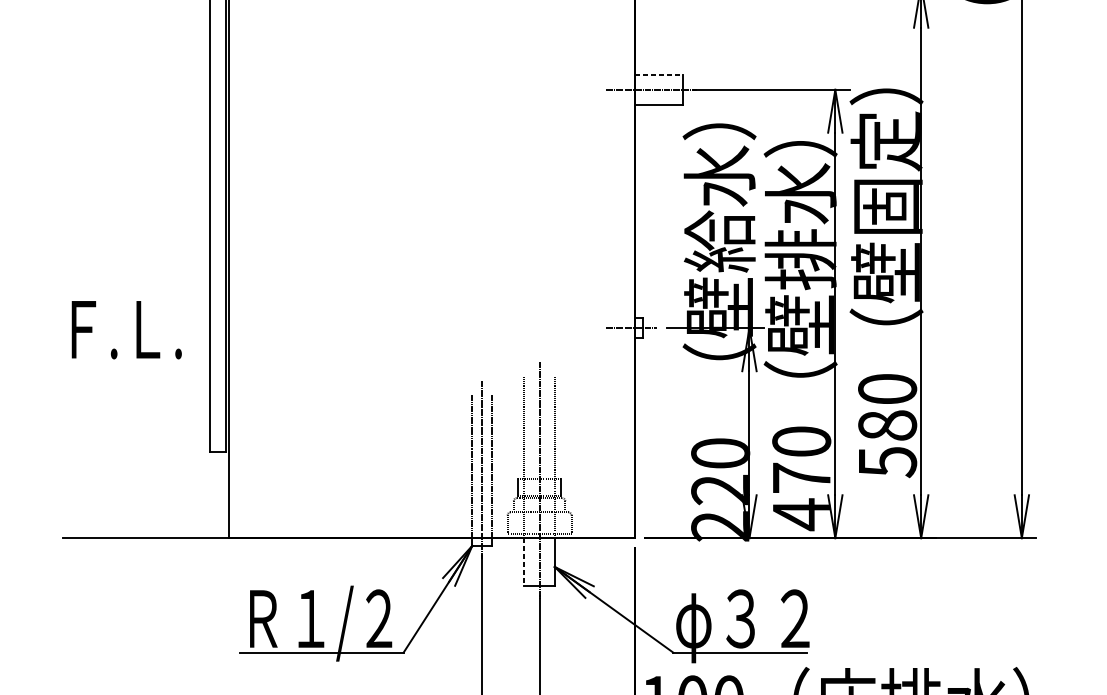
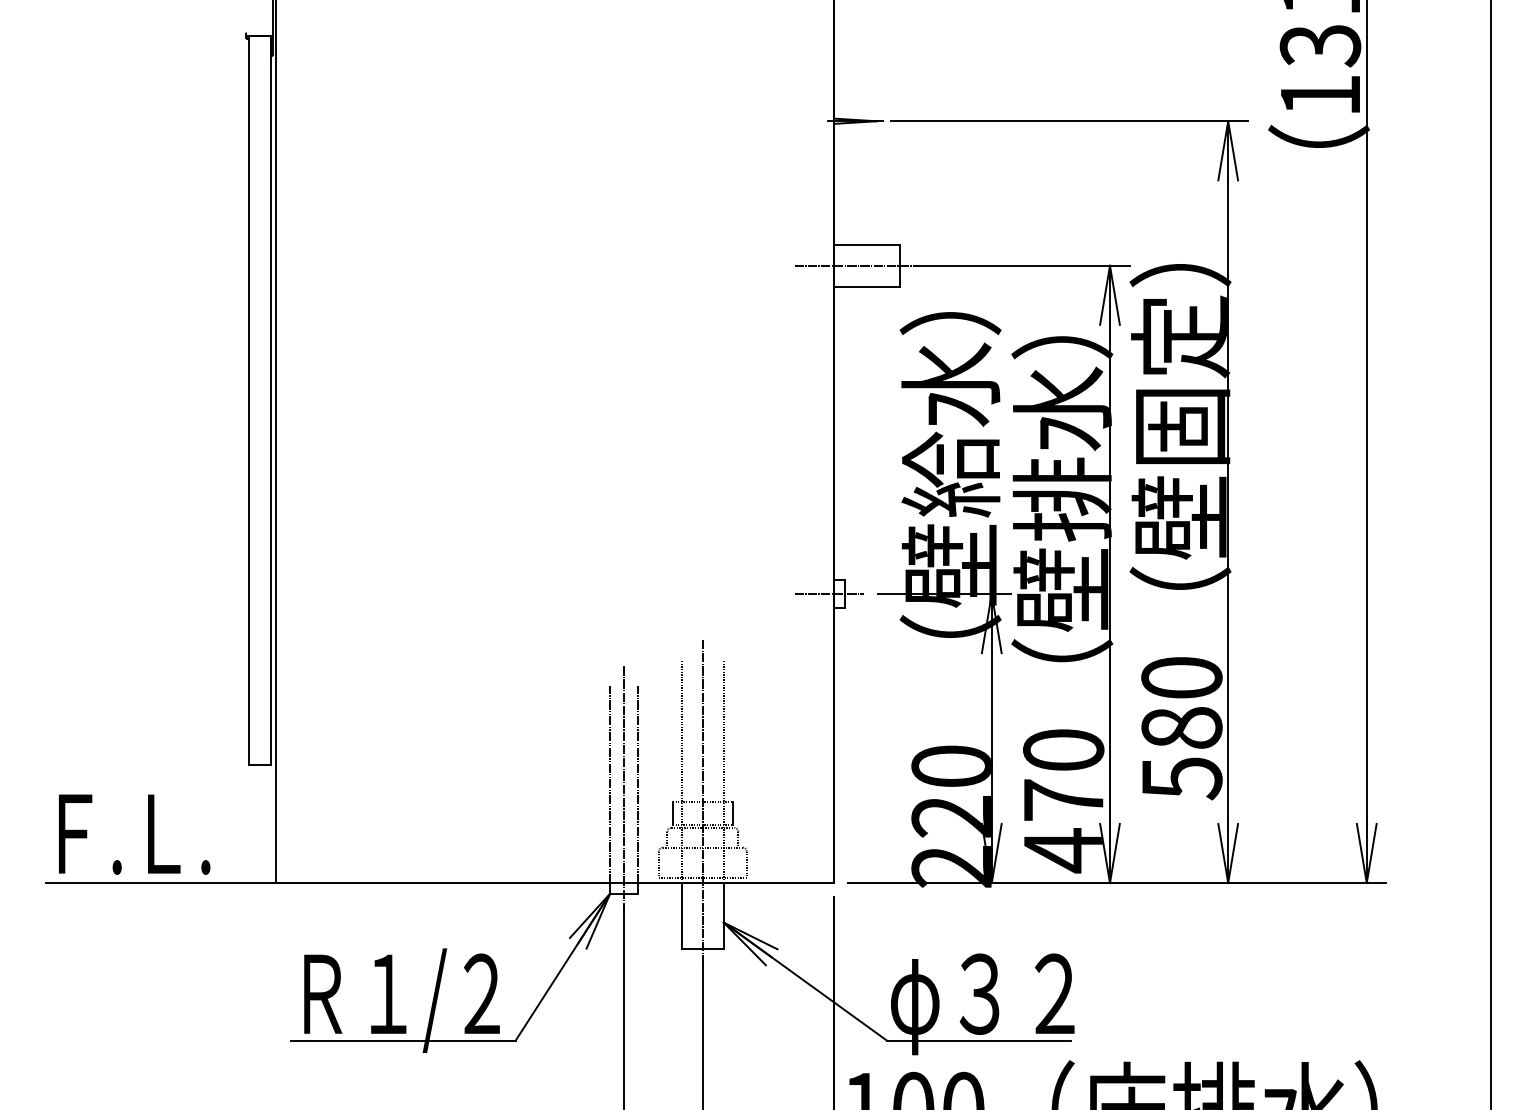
line: (659, 74) -> (867, 244), dashed -> solid
text: (126, 330) -> (134, 834), moved
line: (524, 561) -> (681, 915), dashed -> solid

